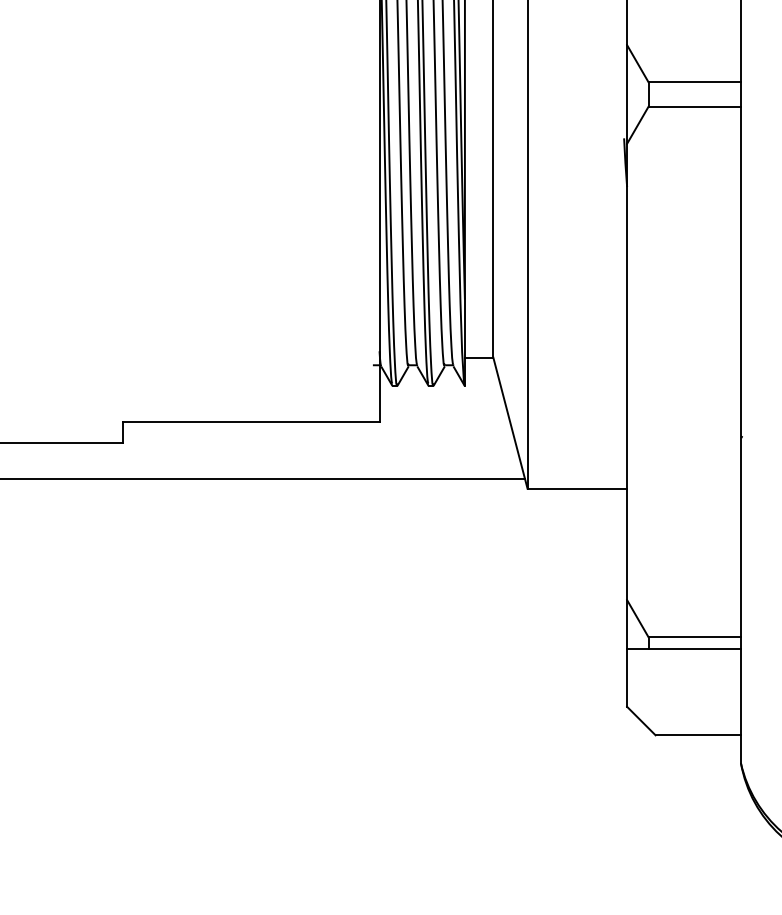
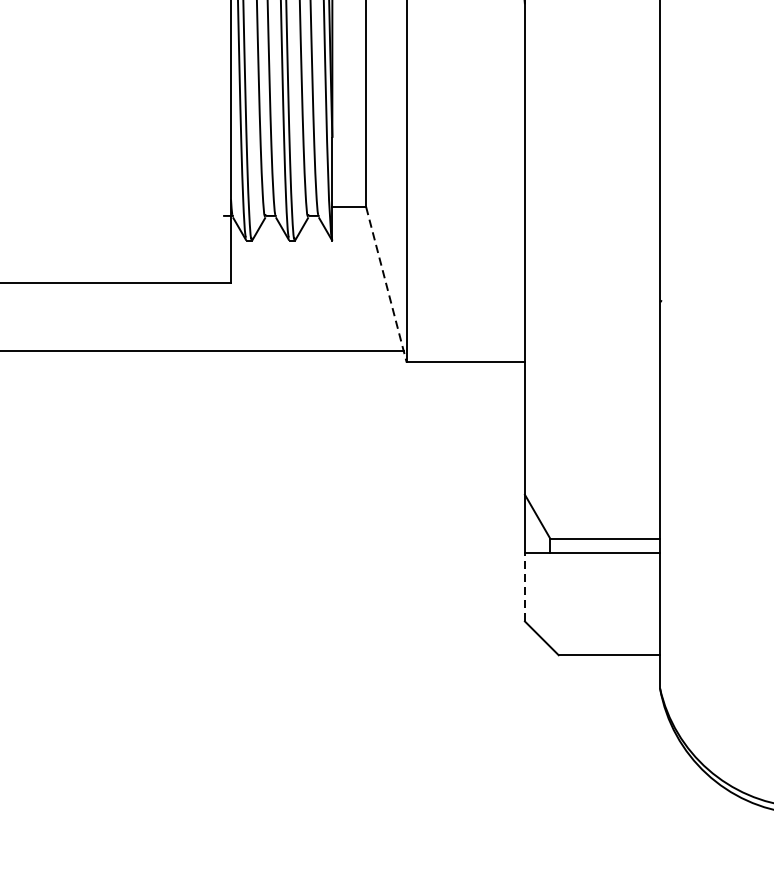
line: (510, 423) -> (386, 285), solid -> dashed
line: (627, 678) -> (525, 587), solid -> dashed

